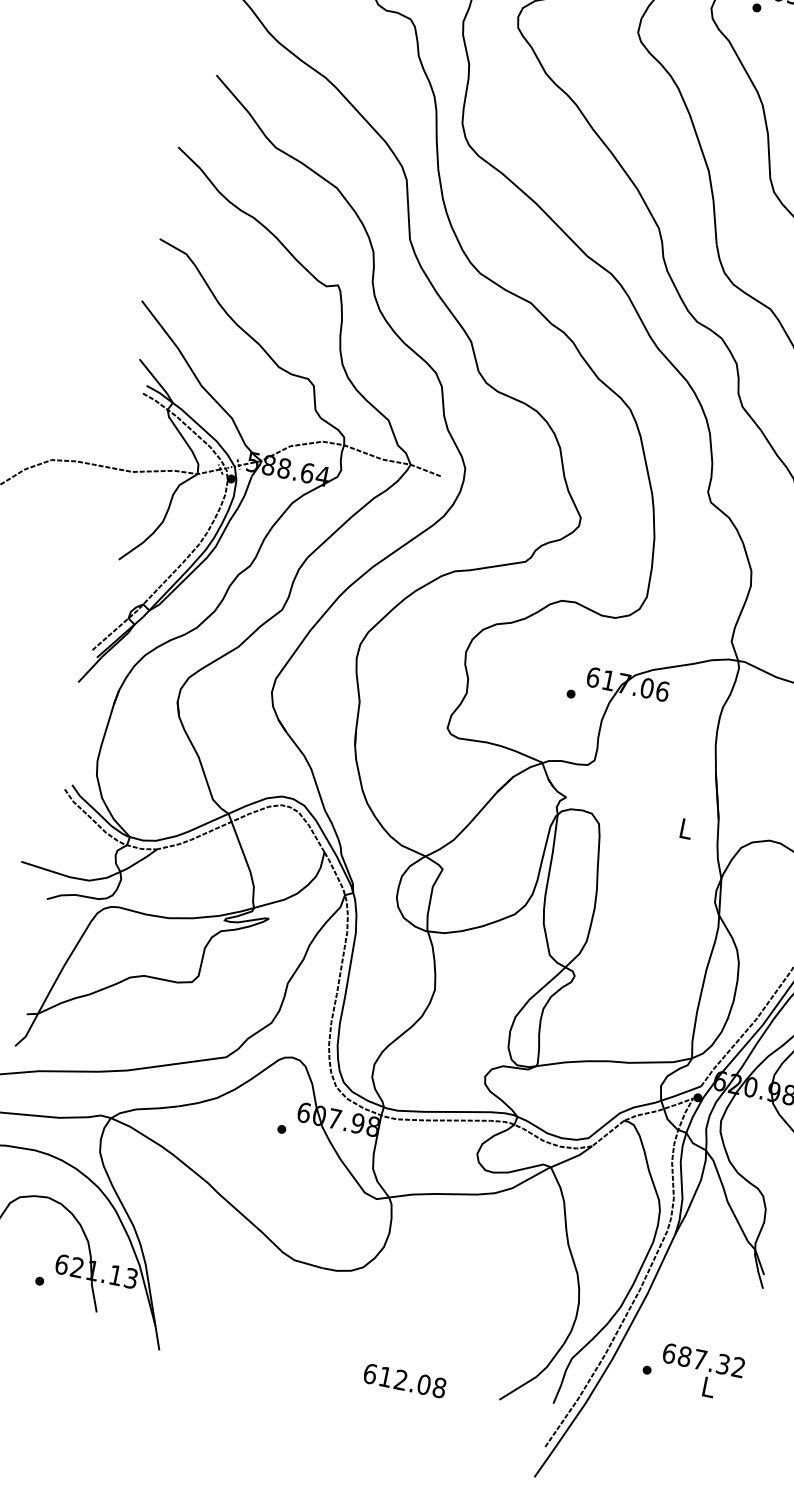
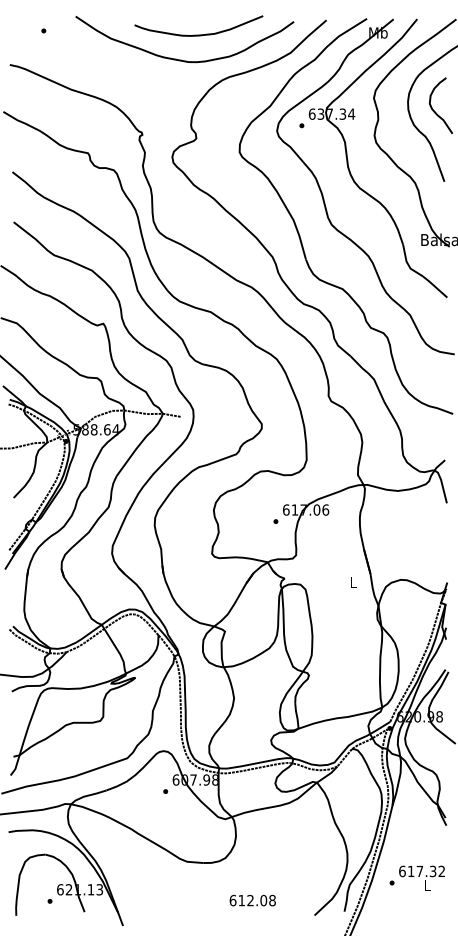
text: (683, 1356) -> (410, 871), 687.32 -> 617.32
text: (404, 1380) -> (252, 900), moved

